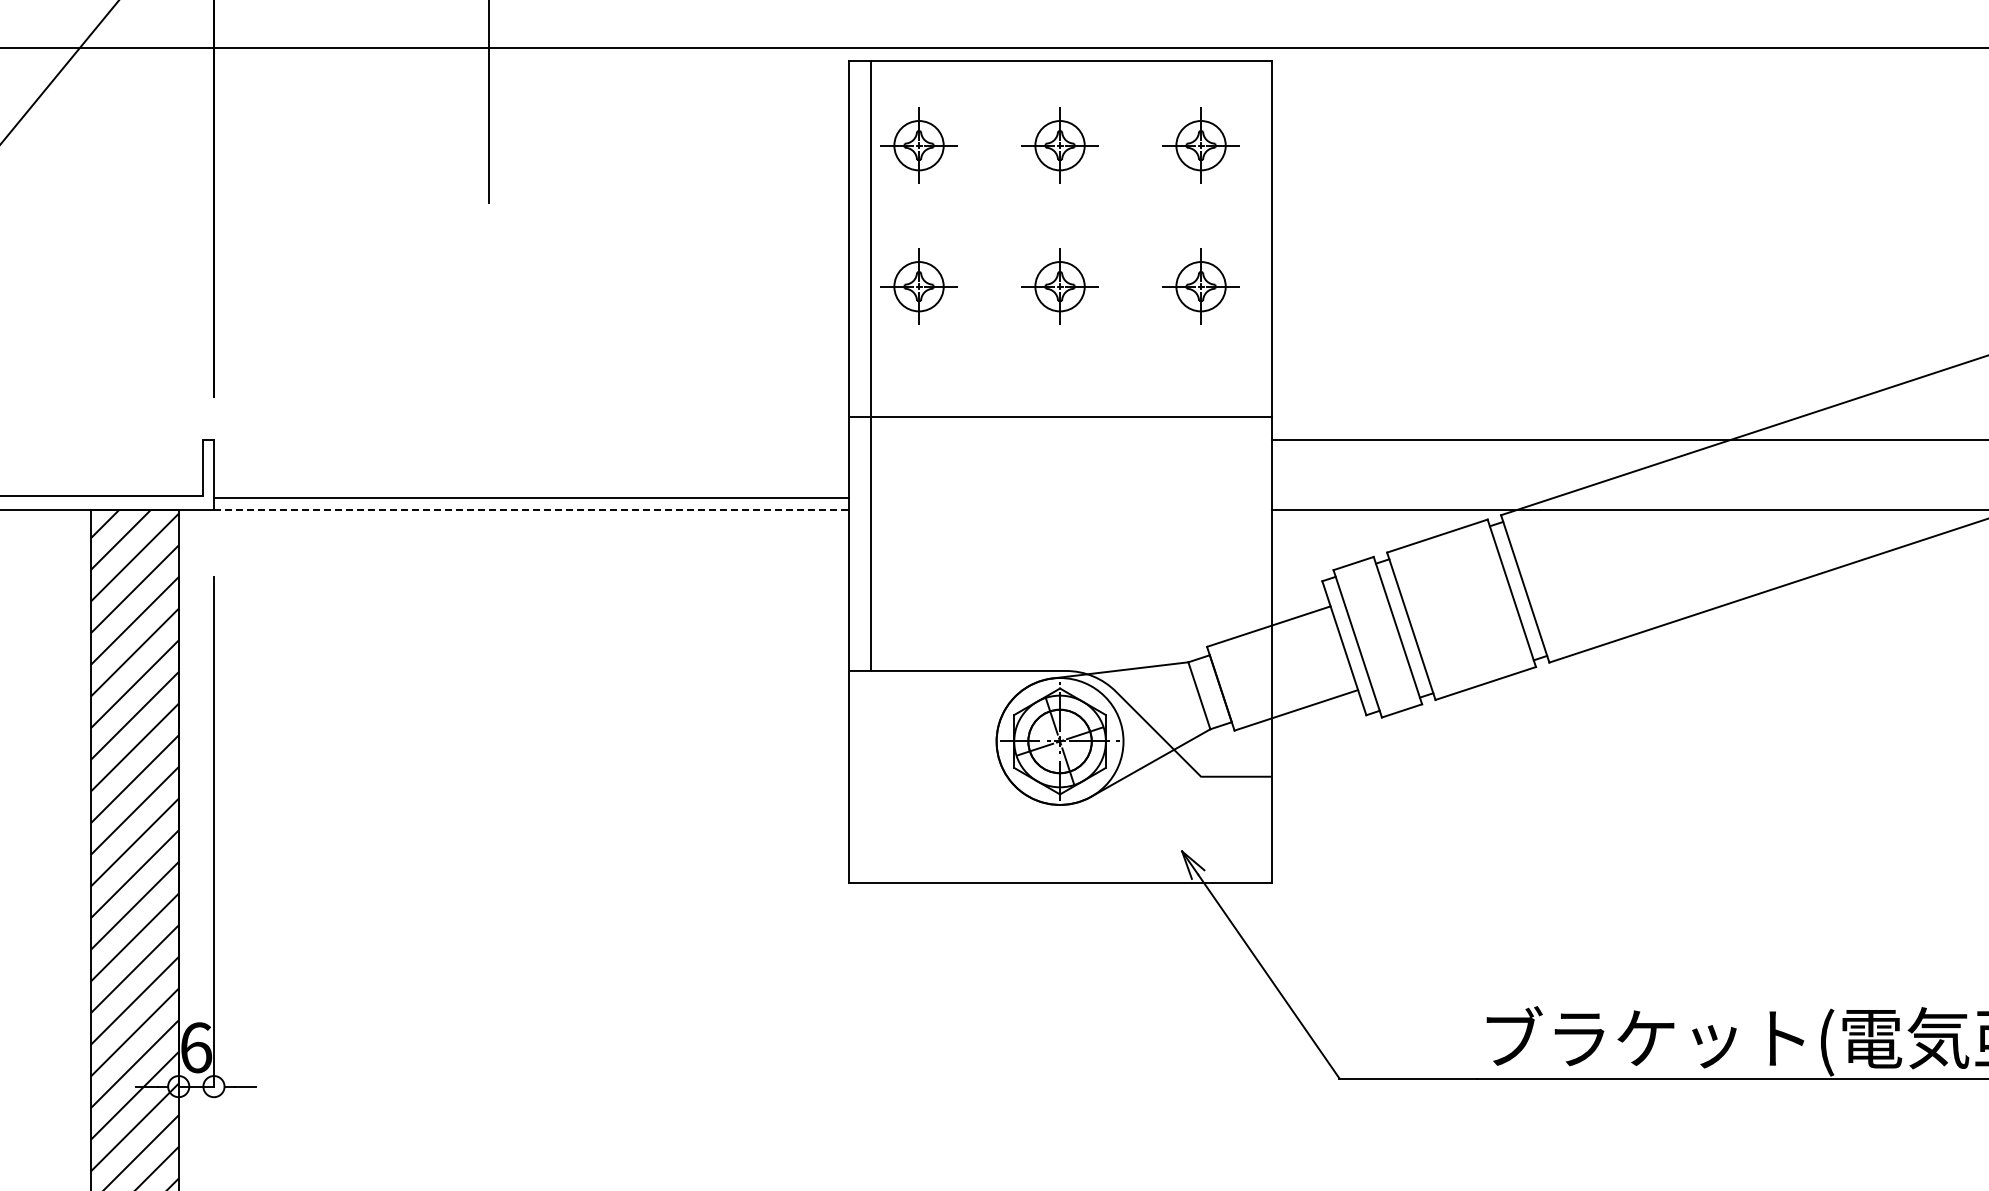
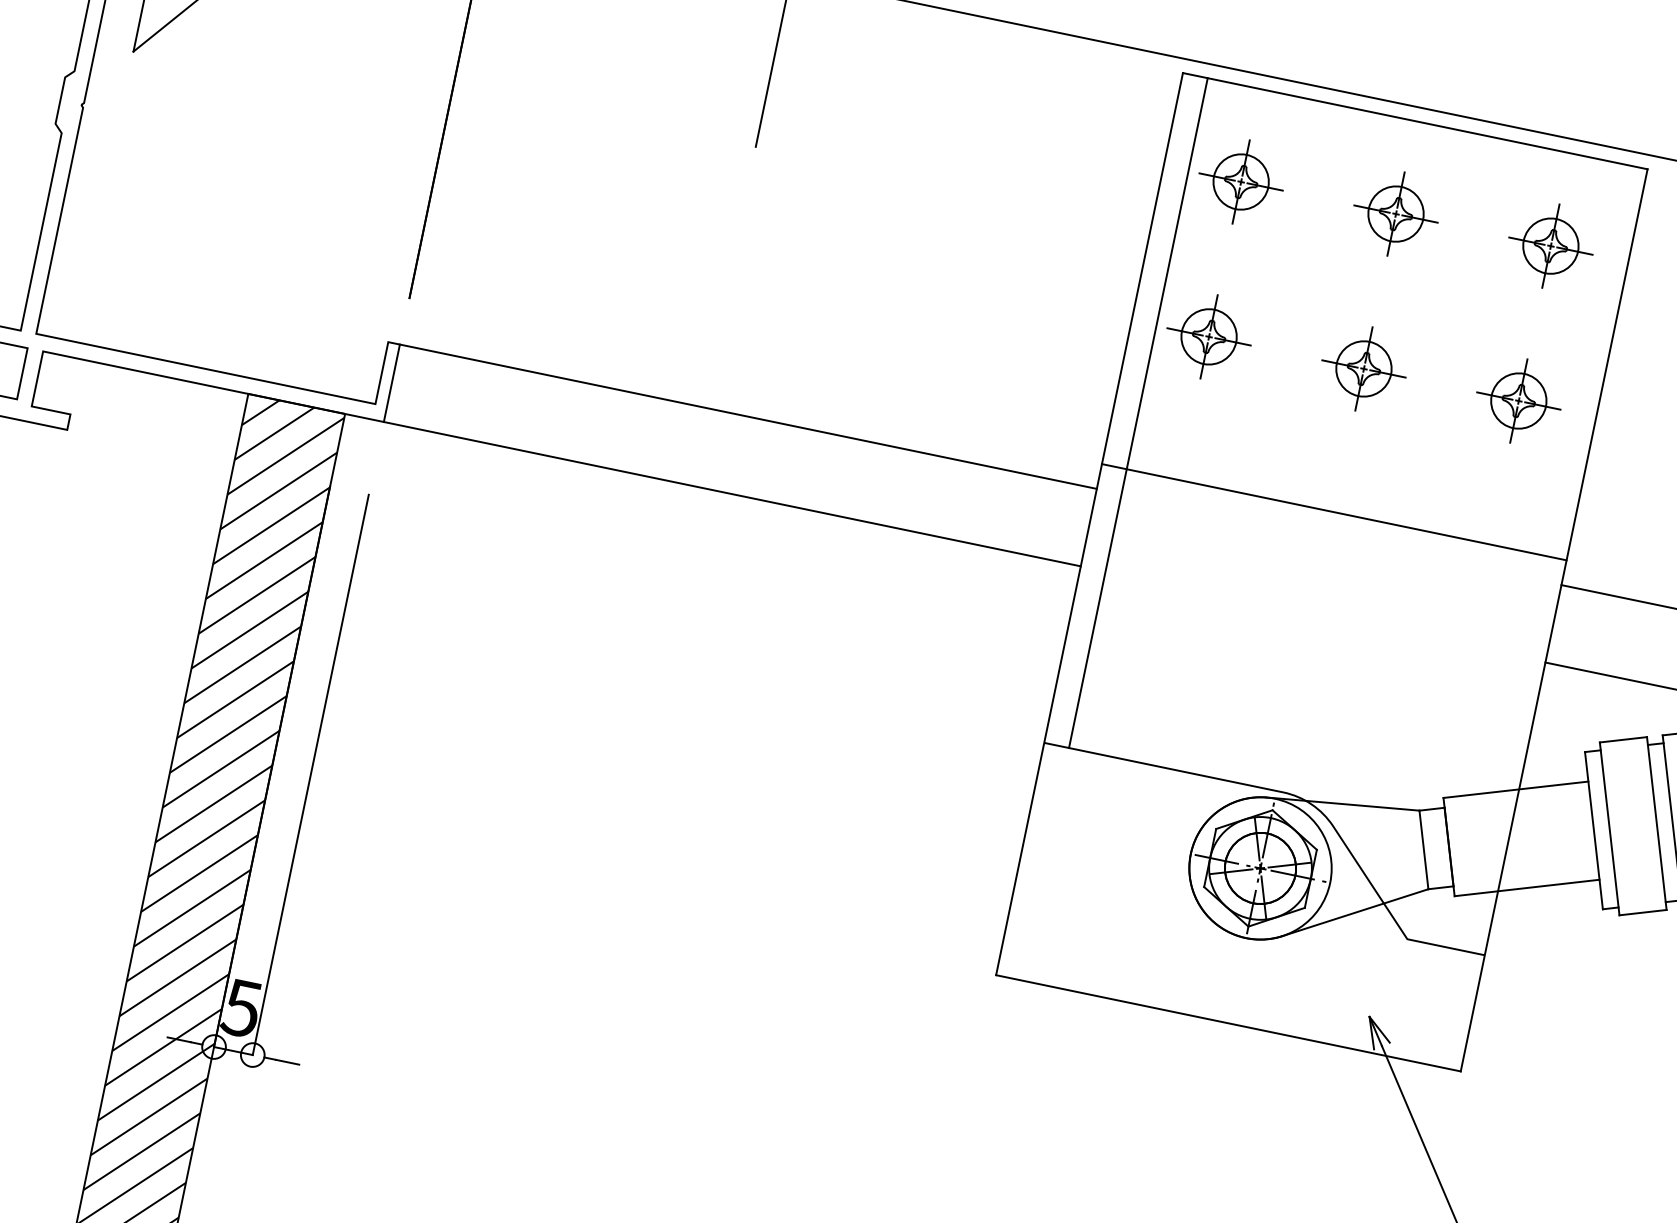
line: (530, 497) -> (747, 416), moved
line: (531, 510) -> (732, 494), dashed -> solid
text: (196, 1047) -> (242, 1008), 6 -> 5

